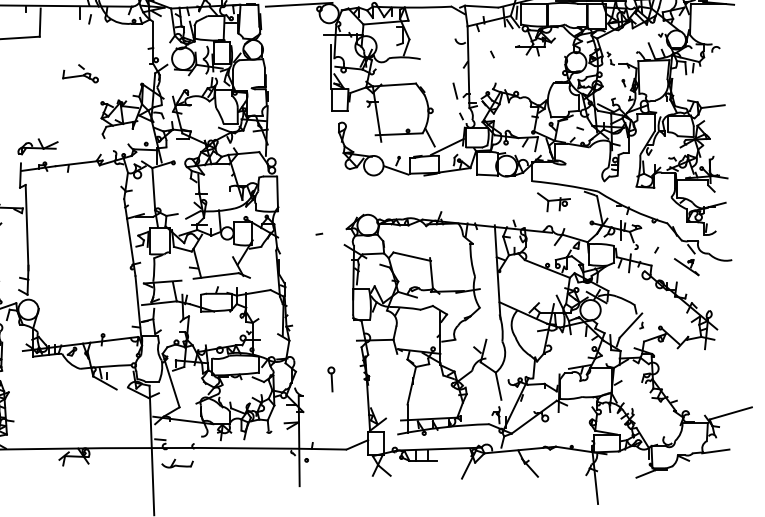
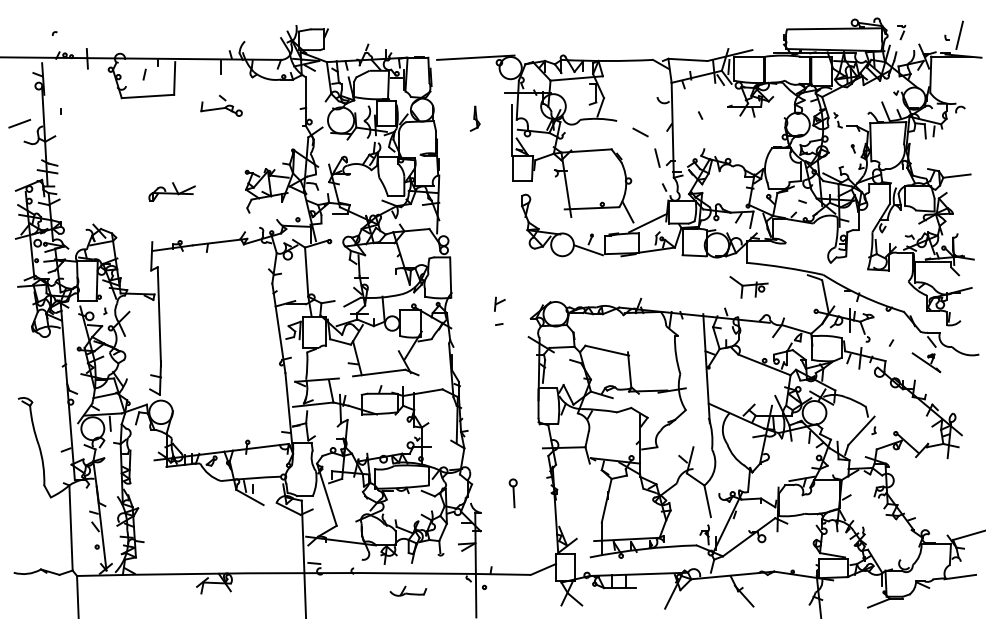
line: (89, 19) -> (144, 74), moved
part: (298, 57) -> (474, 118), added
line: (440, 69) -> (640, 132), added
part: (80, 73) -> (221, 105), moved
part: (37, 146) -> (171, 191), moved
part: (553, 202) -> (748, 287), moved
part: (319, 216) -> (499, 303), added
part: (177, 462) -> (408, 590), moved

